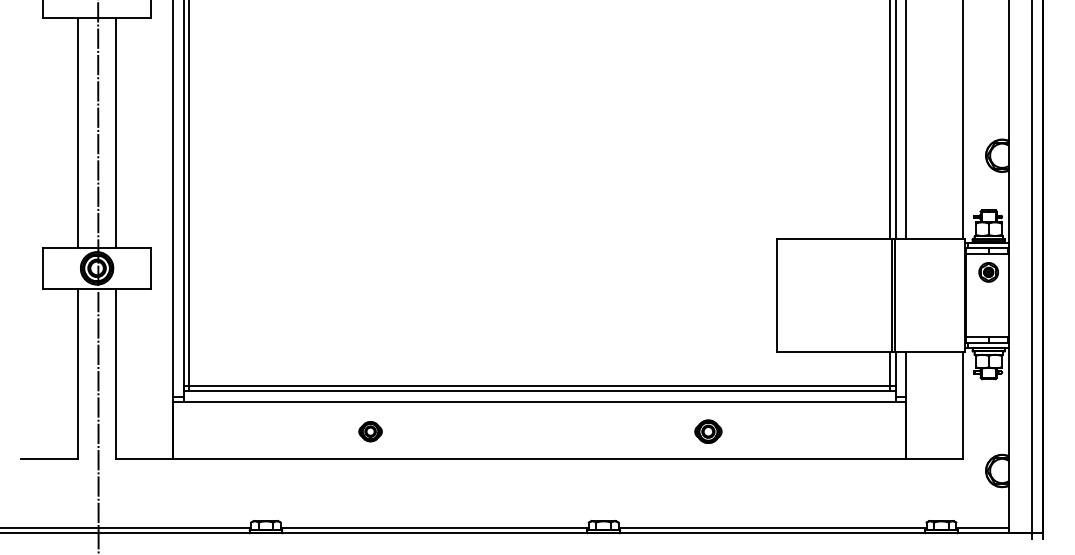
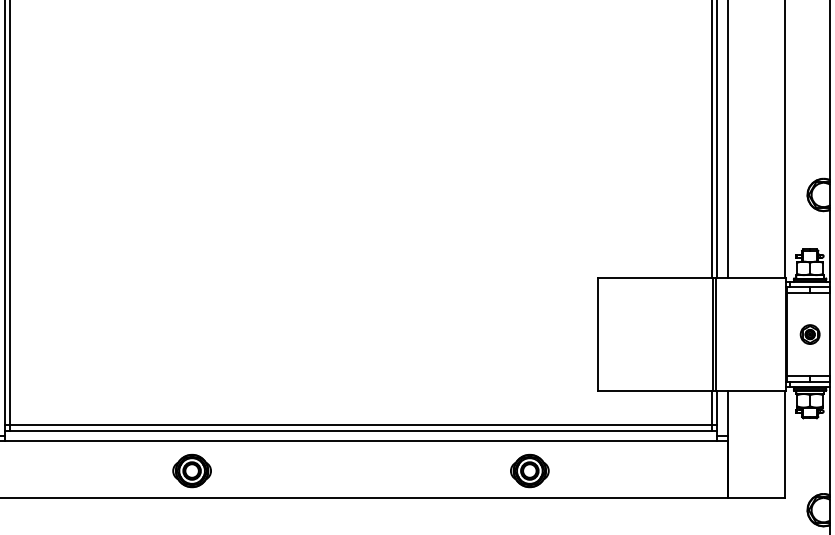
part: (988, 272) -> (809, 334), moved
part: (370, 431) -> (191, 470), size x1.67
part: (708, 431) -> (529, 470), size x1.43

